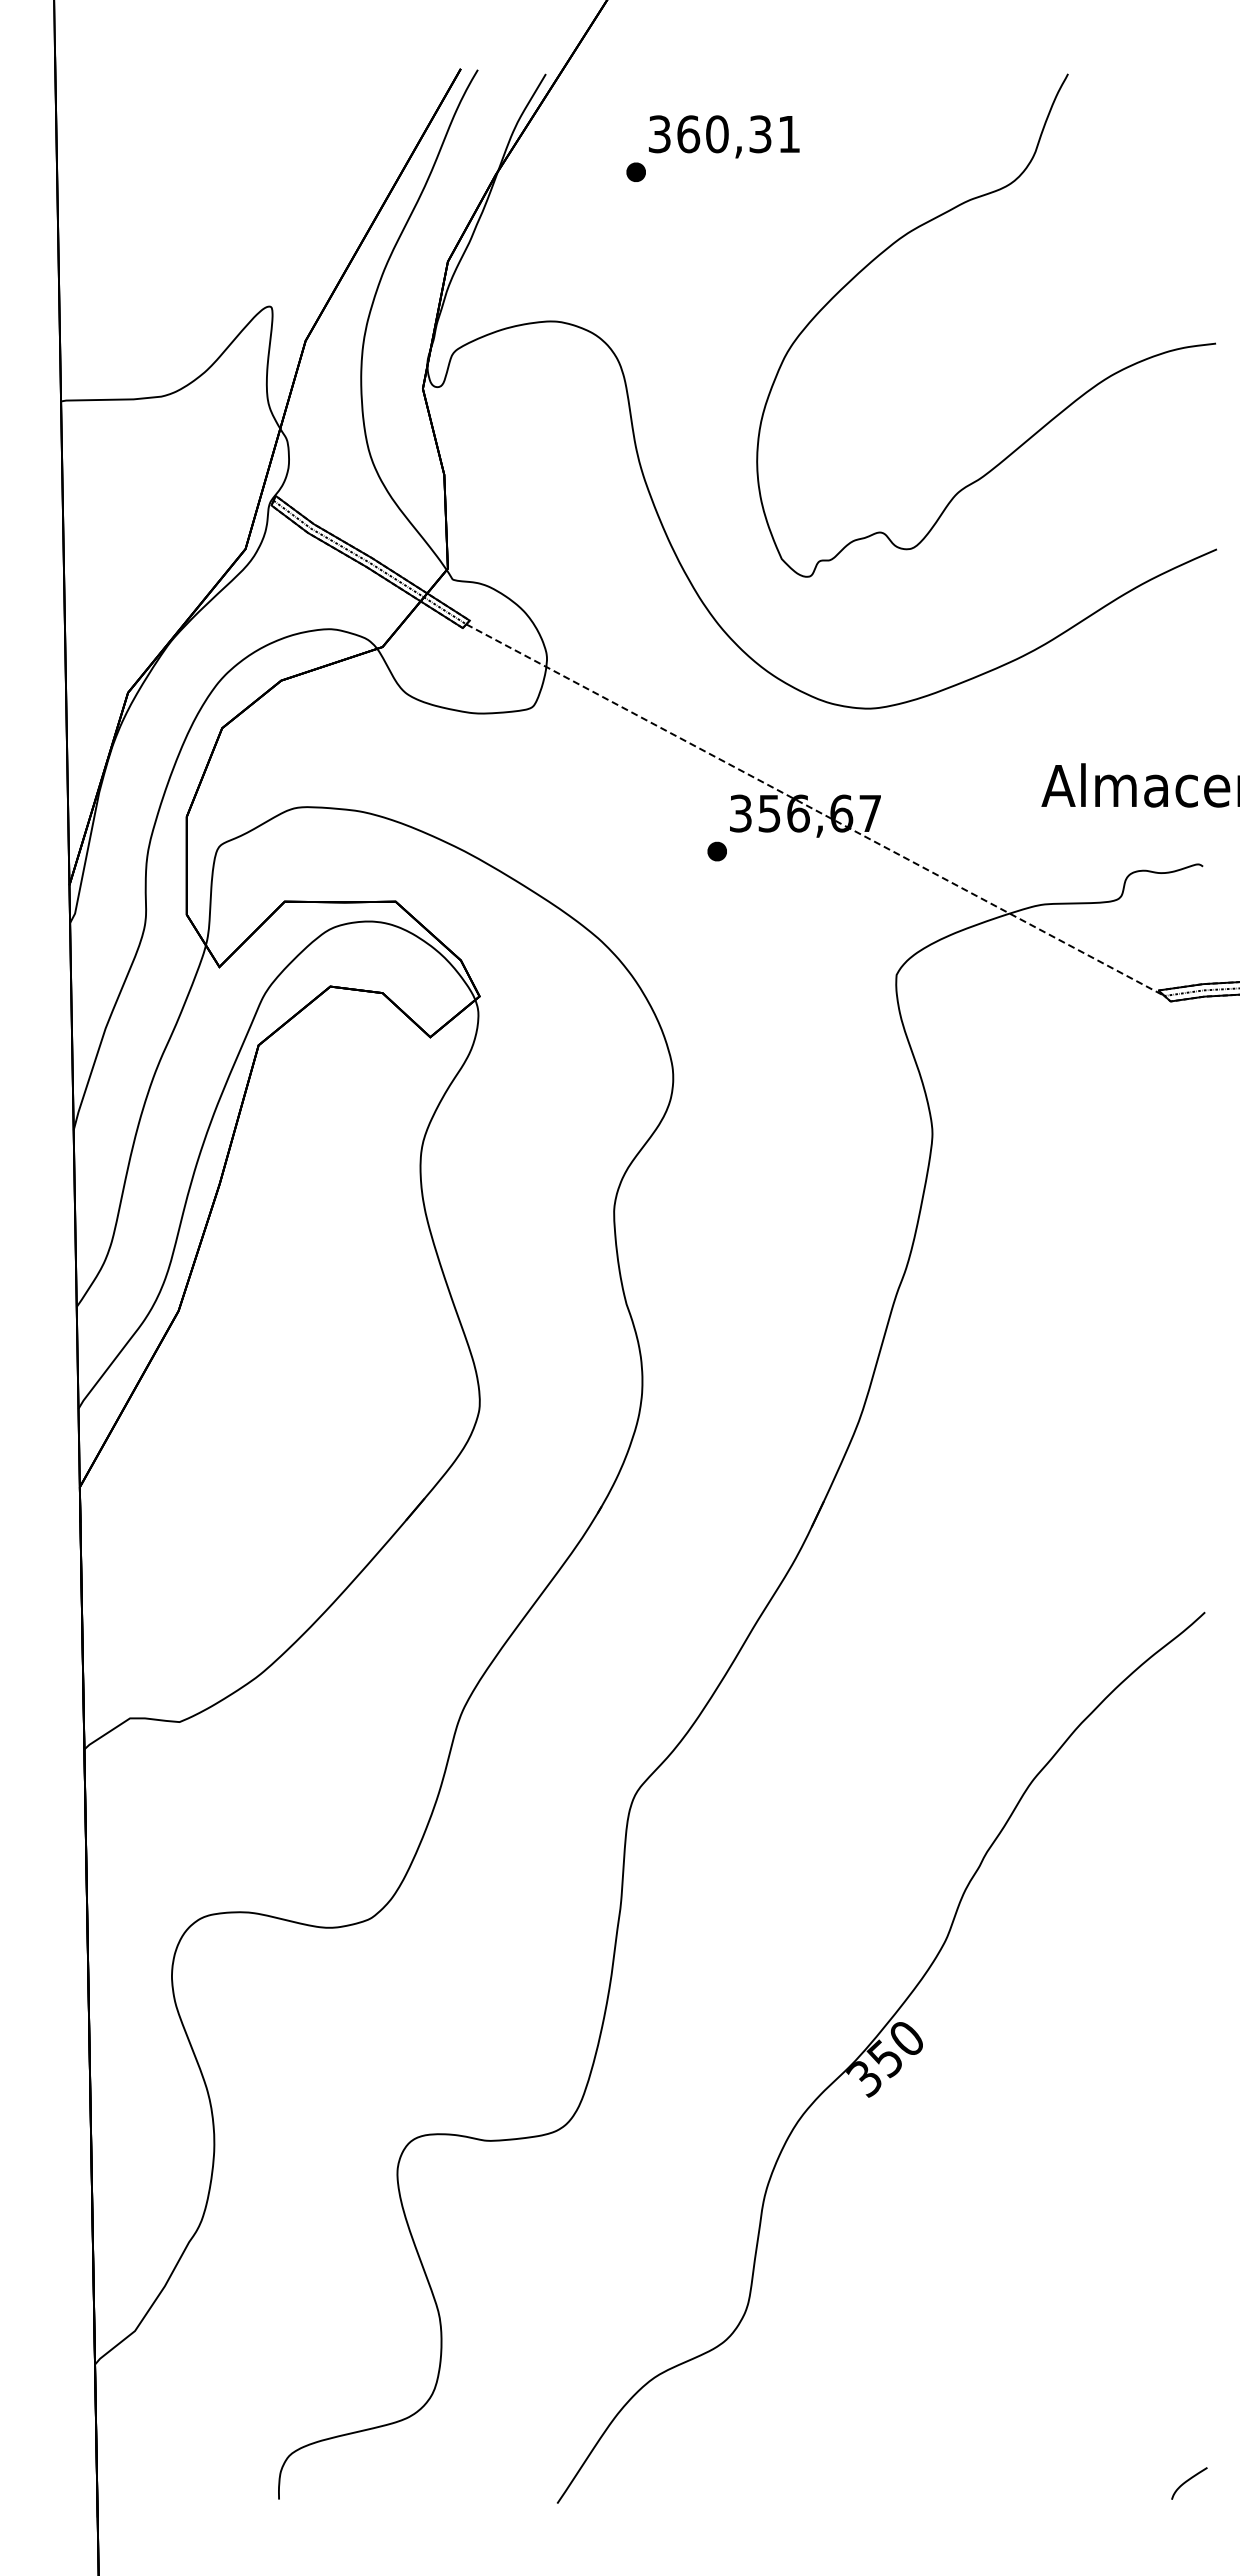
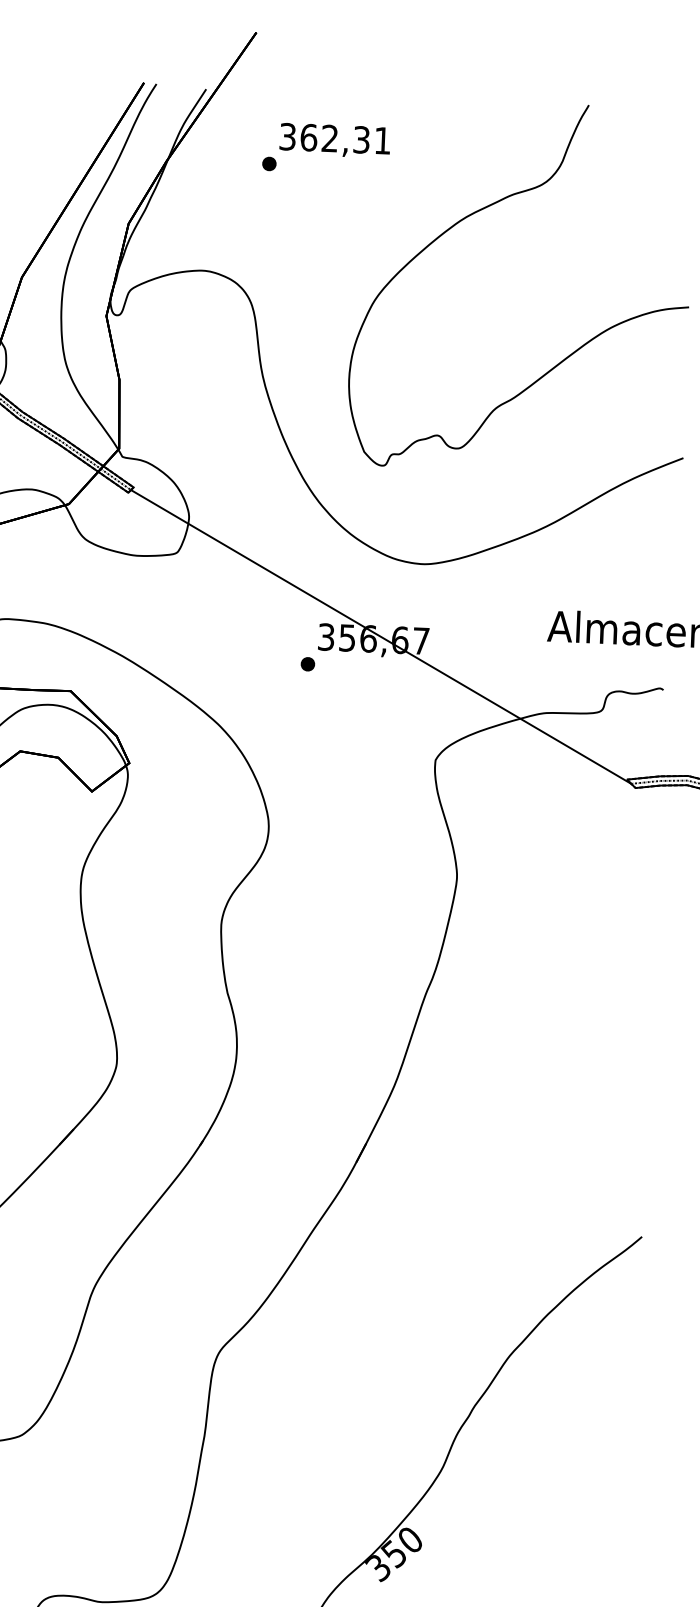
text: (717, 134) -> (330, 138), 360,31 -> 362,31
line: (815, 810) -> (381, 637), dashed -> solid

